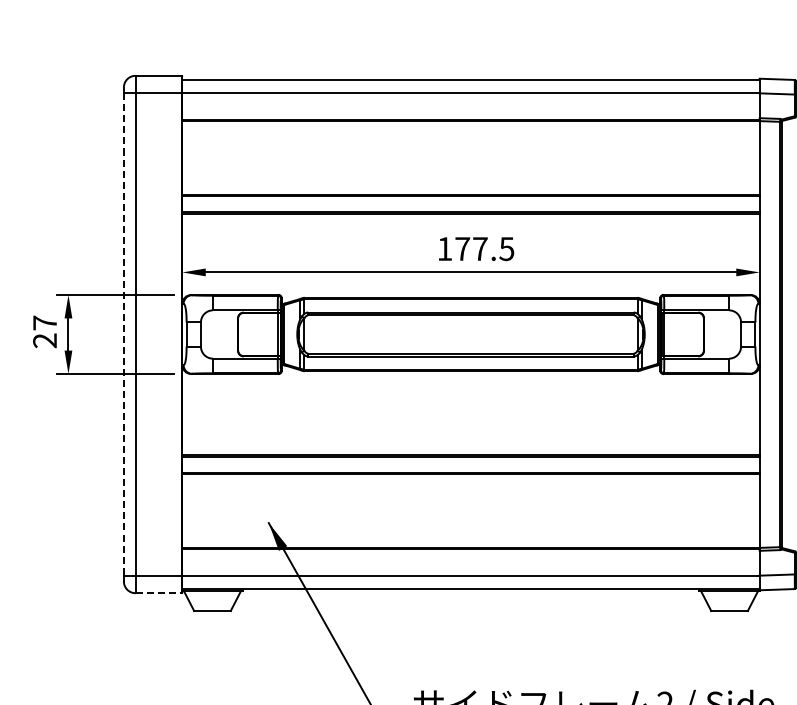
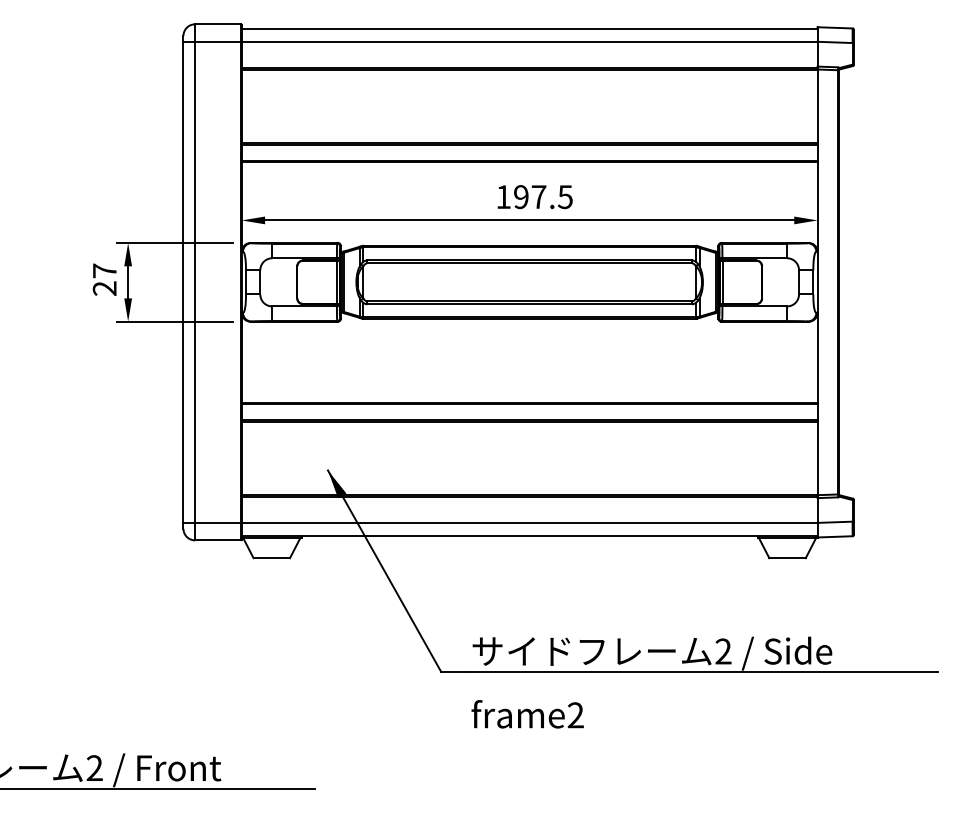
text: (462, 249) -> (521, 197), 177.5 -> 197.5
line: (123, 334) -> (183, 282), dashed -> solid
line: (159, 593) -> (218, 540), dashed -> solid

